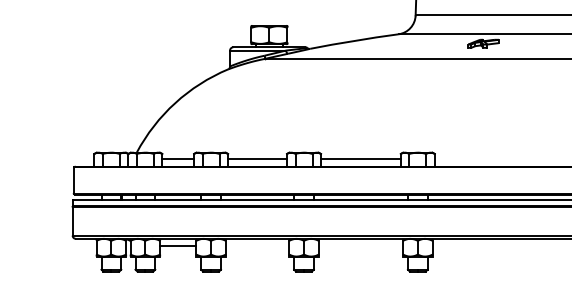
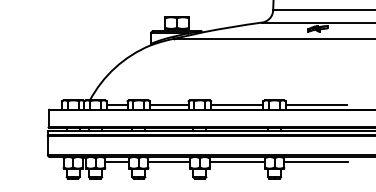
line: (480, 158) -> (315, 104), added
line: (257, 245) -> (169, 161), added
line: (359, 245) -> (236, 161), added
line: (481, 245) -> (316, 161), added

